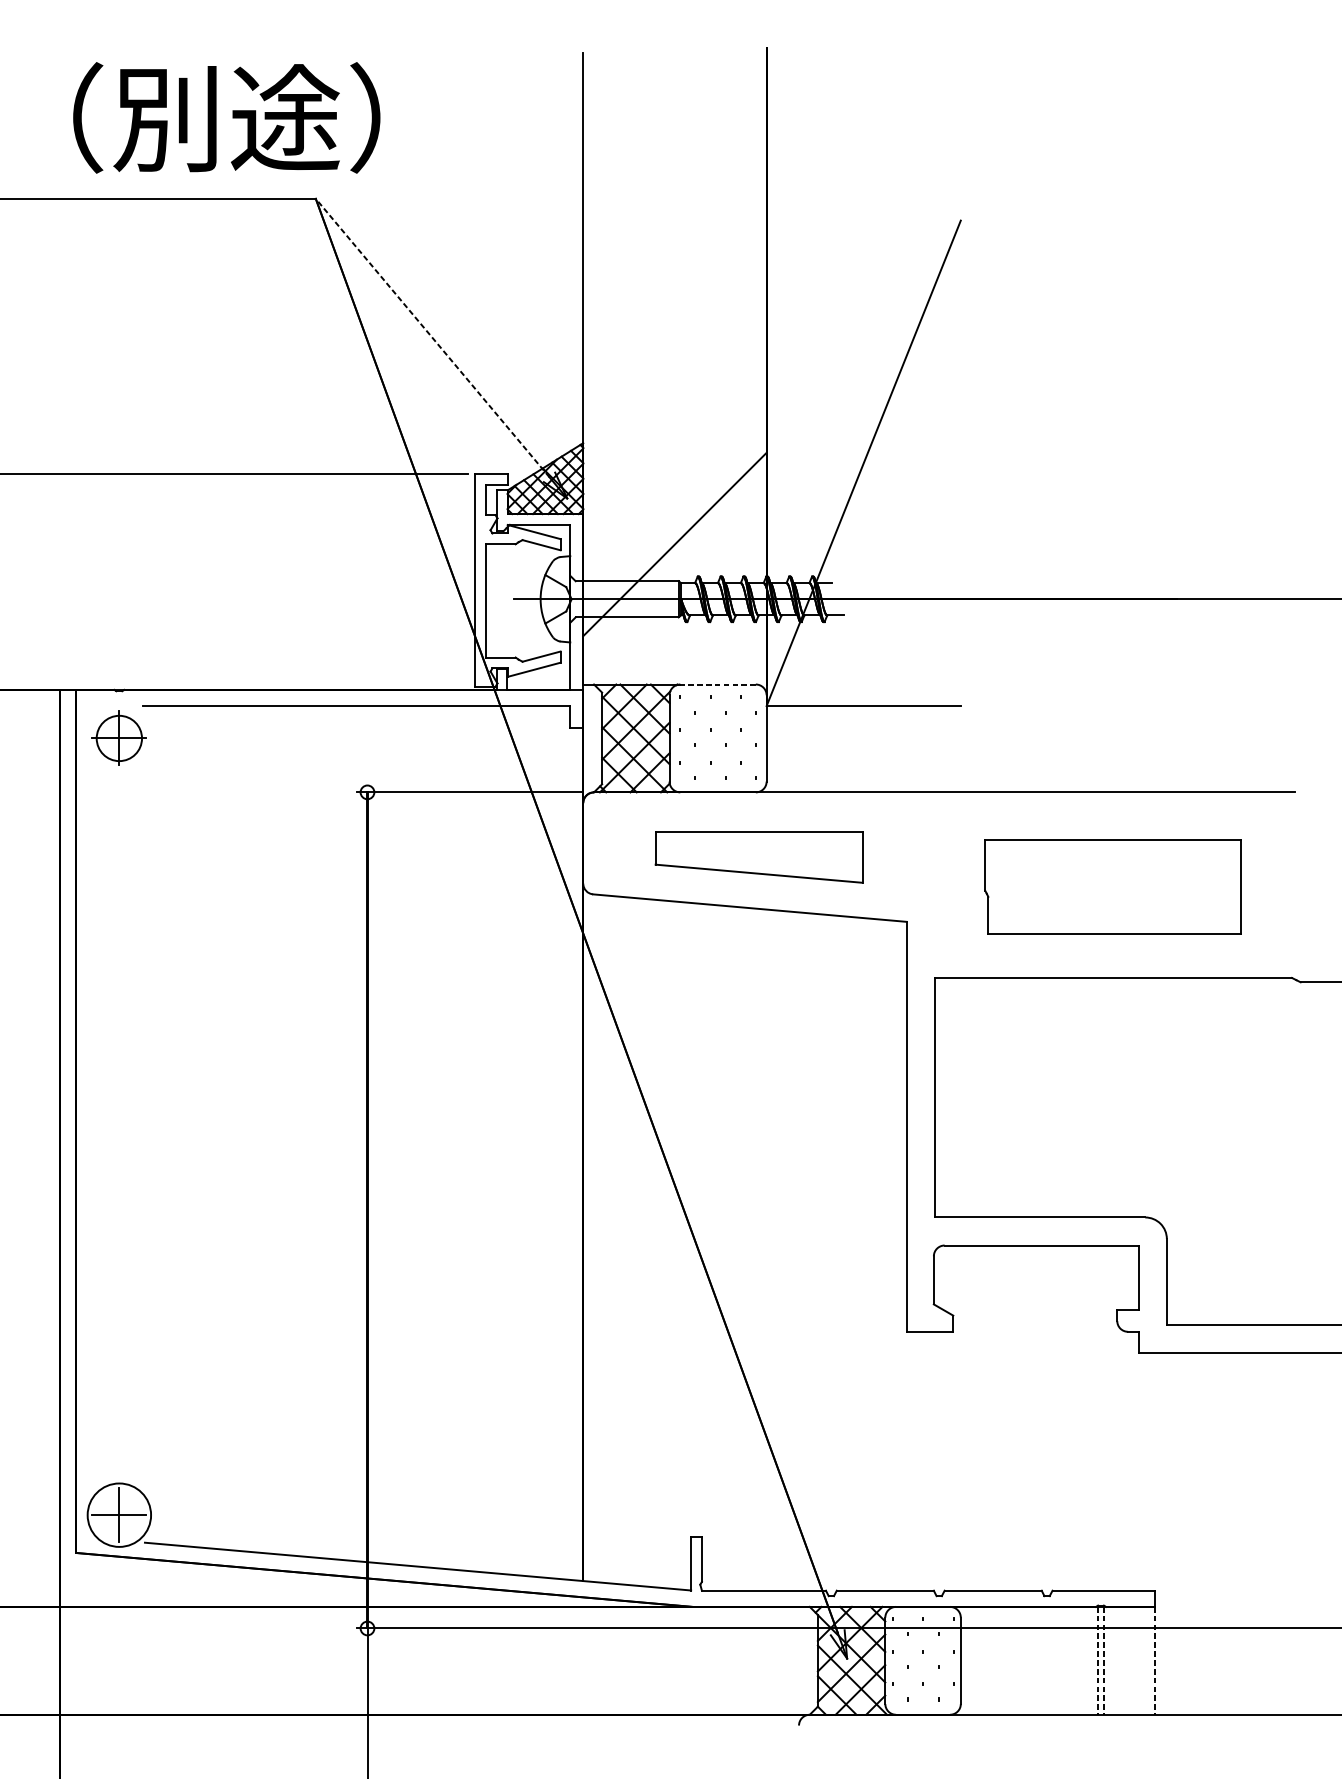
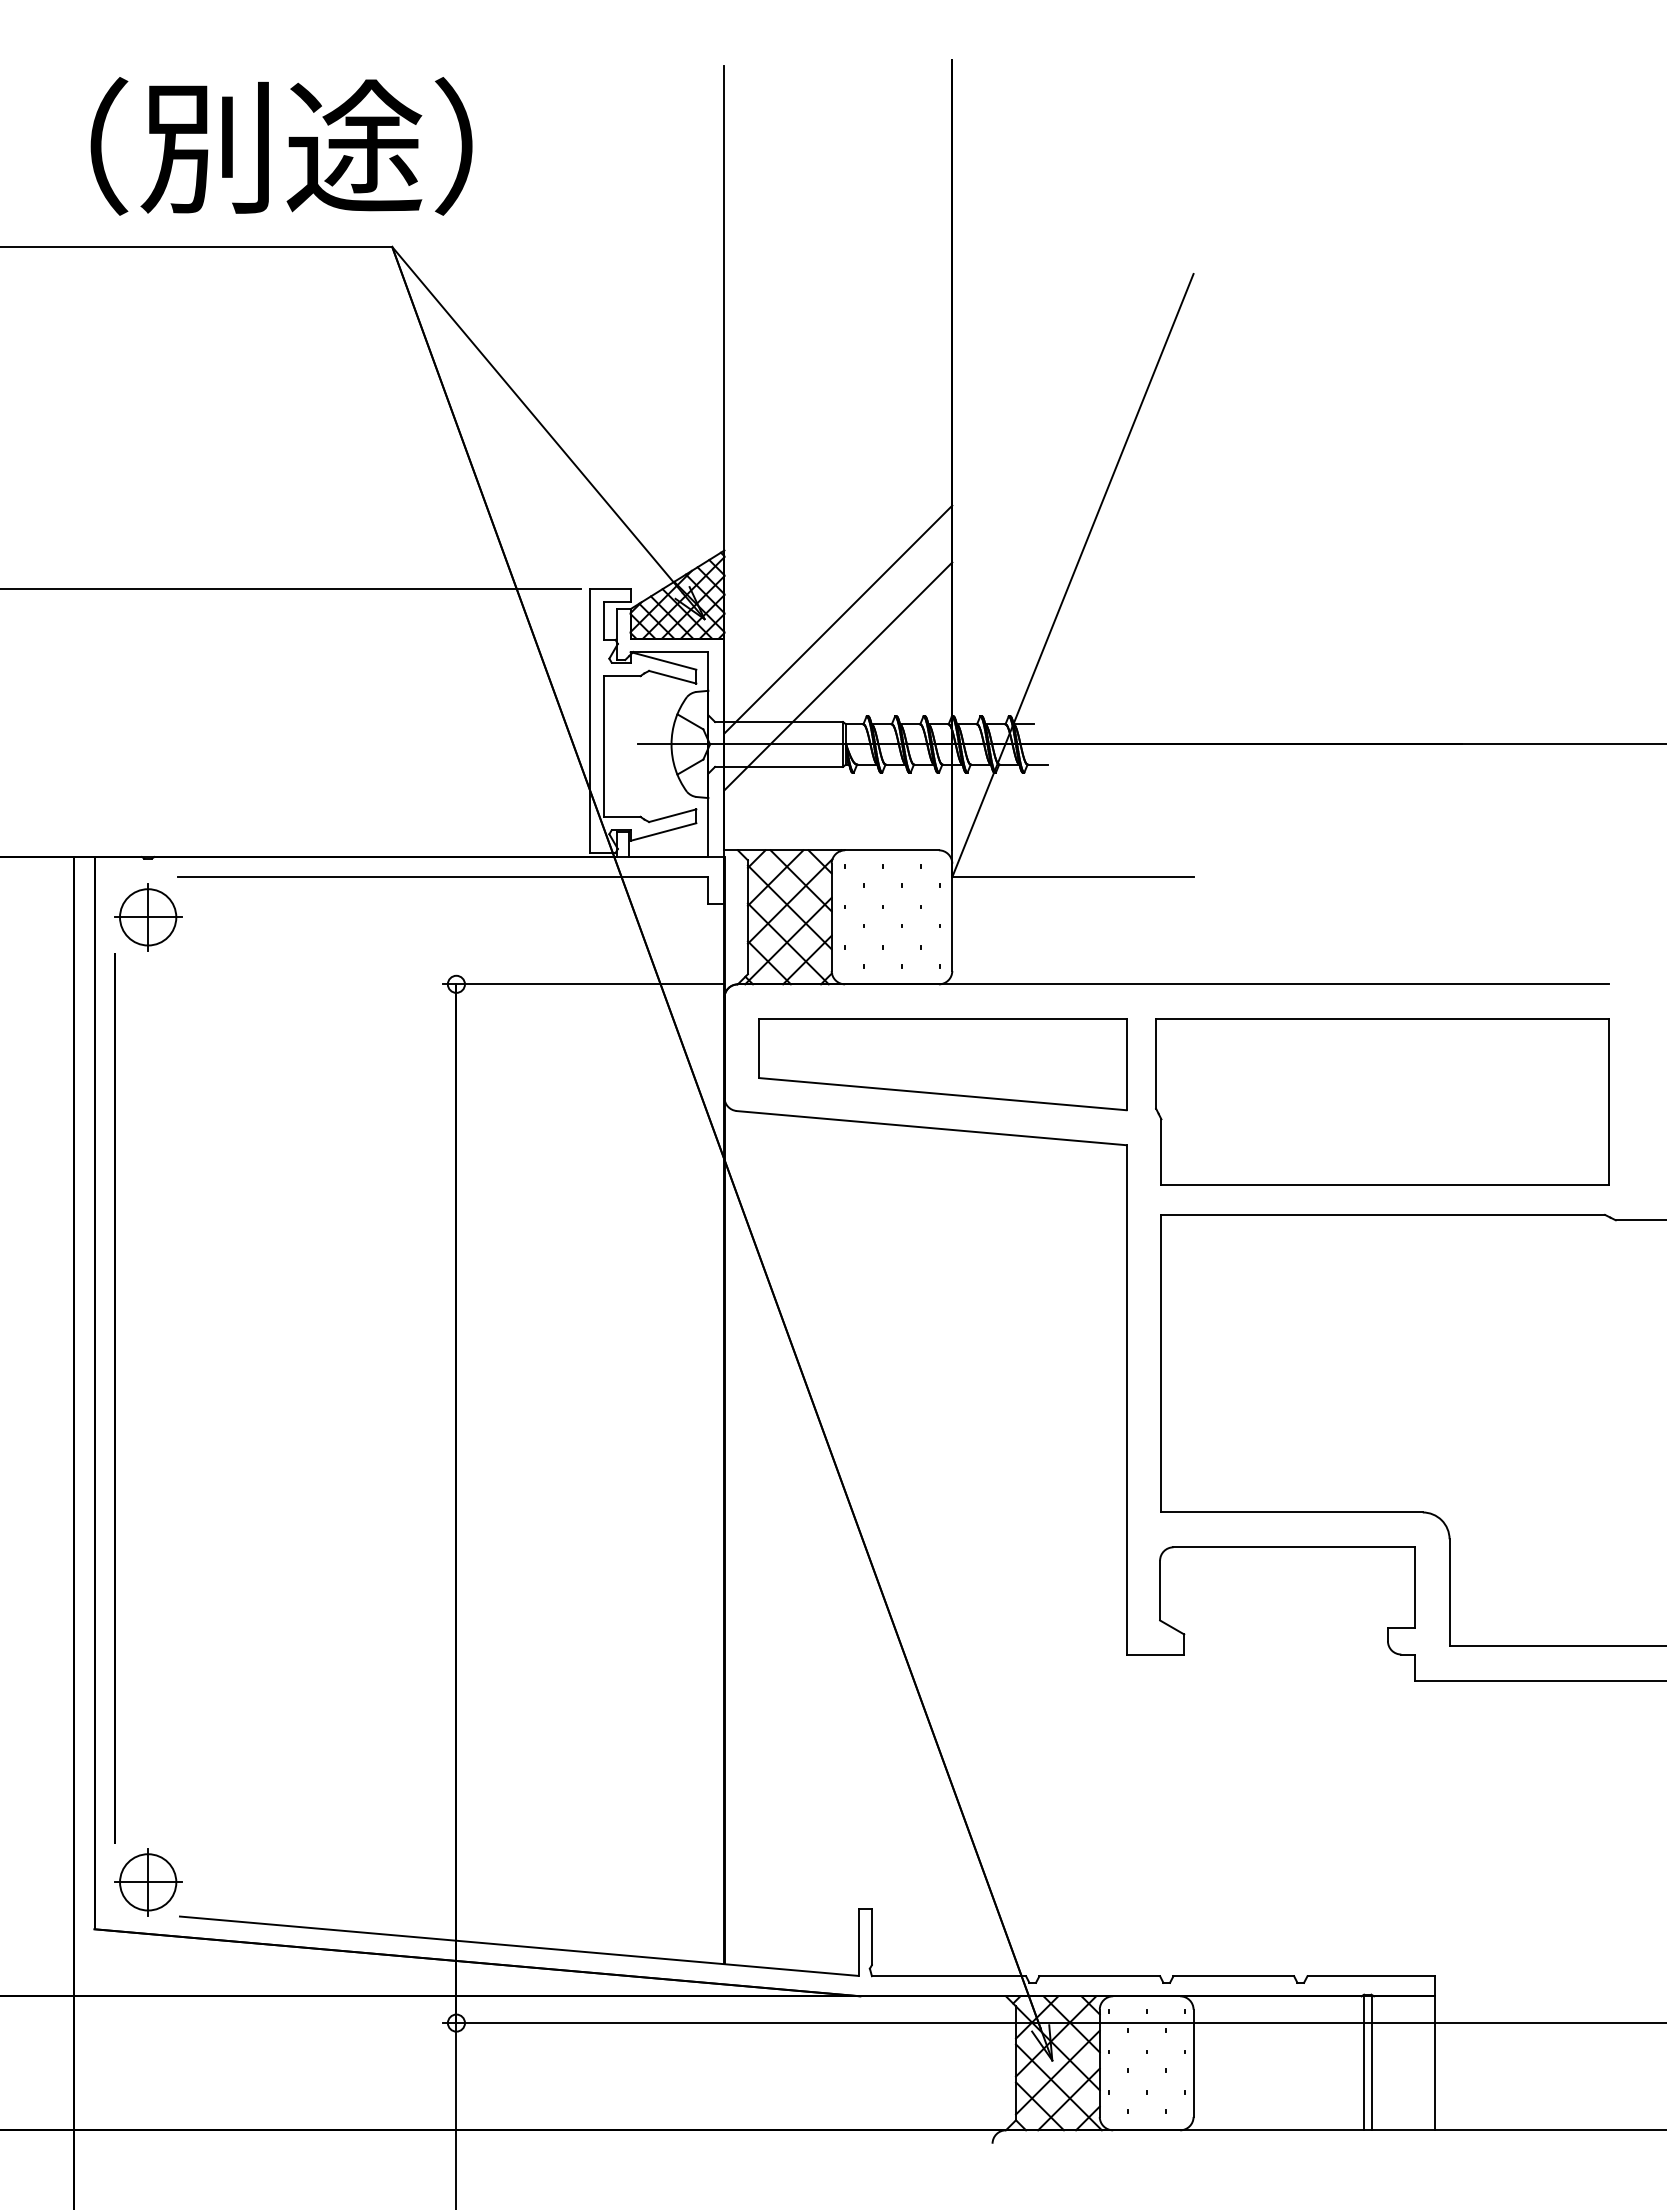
line: (432, 337) -> (537, 419), dashed -> solid
line: (675, 498) -> (838, 619), added
line: (718, 684) -> (892, 850), dashed -> solid
part: (758, 856) -> (942, 1064), size x1.43
part: (1112, 886) -> (1382, 1101), size x1.43
line: (92, 1125) -> (114, 1398), added
circle: (119, 1515) -> (148, 1882), size x0.71
line: (1097, 1660) -> (1363, 2063), dashed -> solid
line: (1104, 1660) -> (1371, 2063), dashed -> solid
line: (1154, 1660) -> (1434, 2063), dashed -> solid

